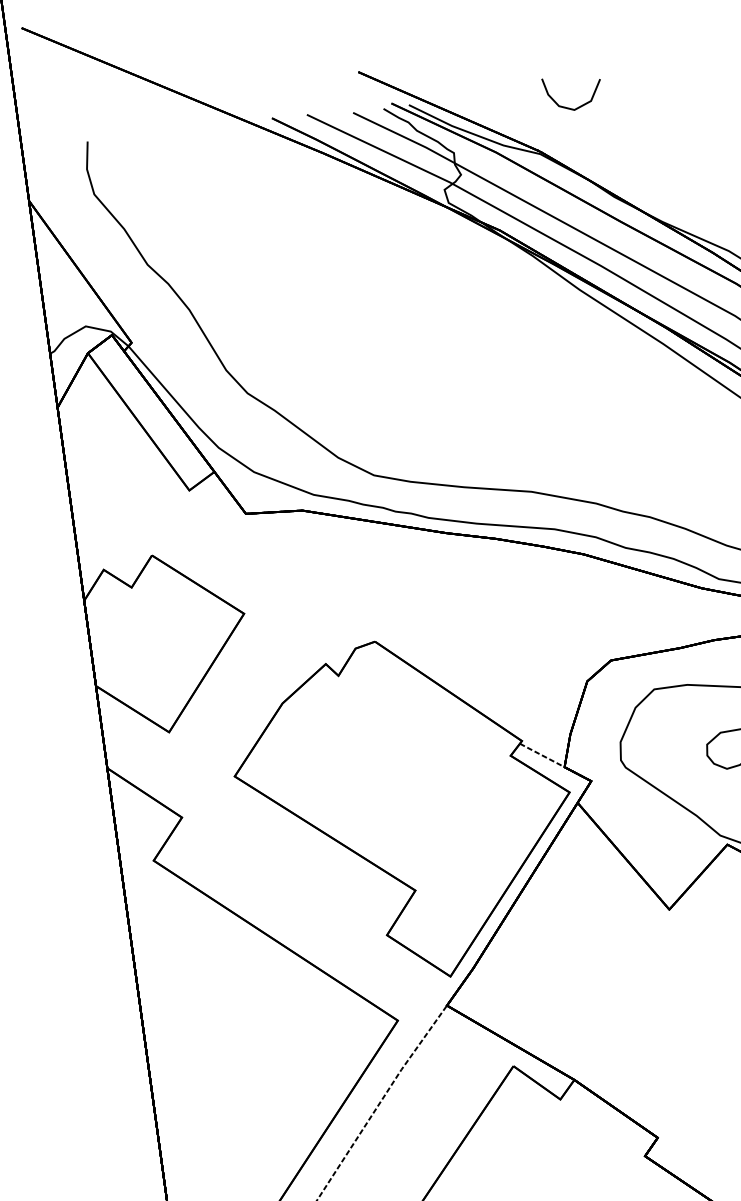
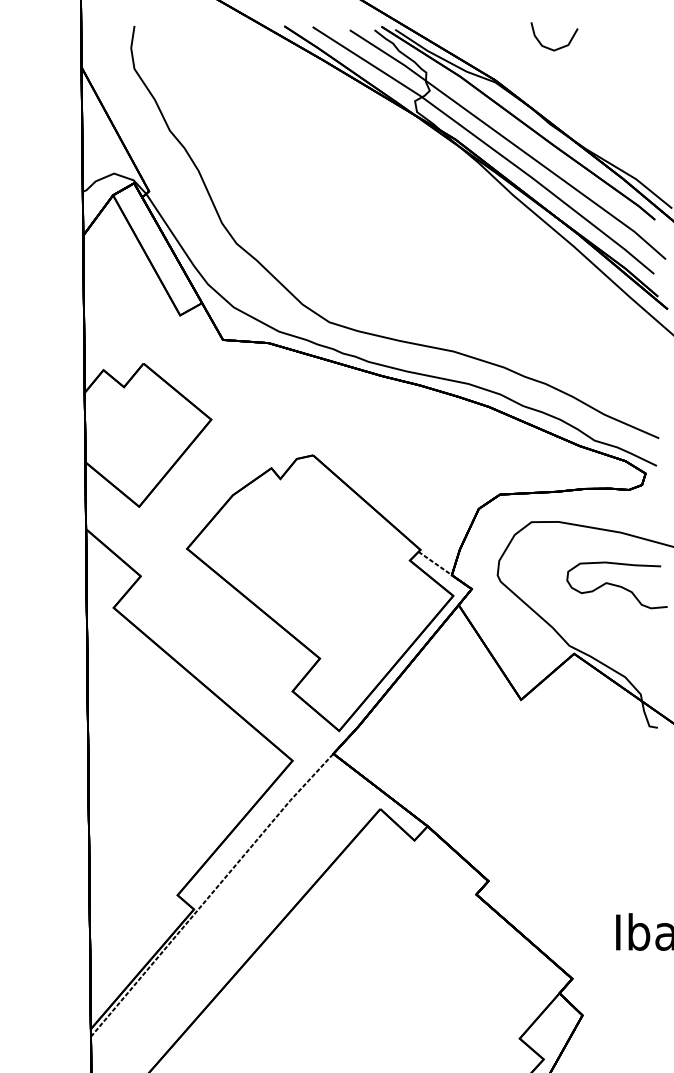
curve: (568, 106) -> (549, 47), moved

